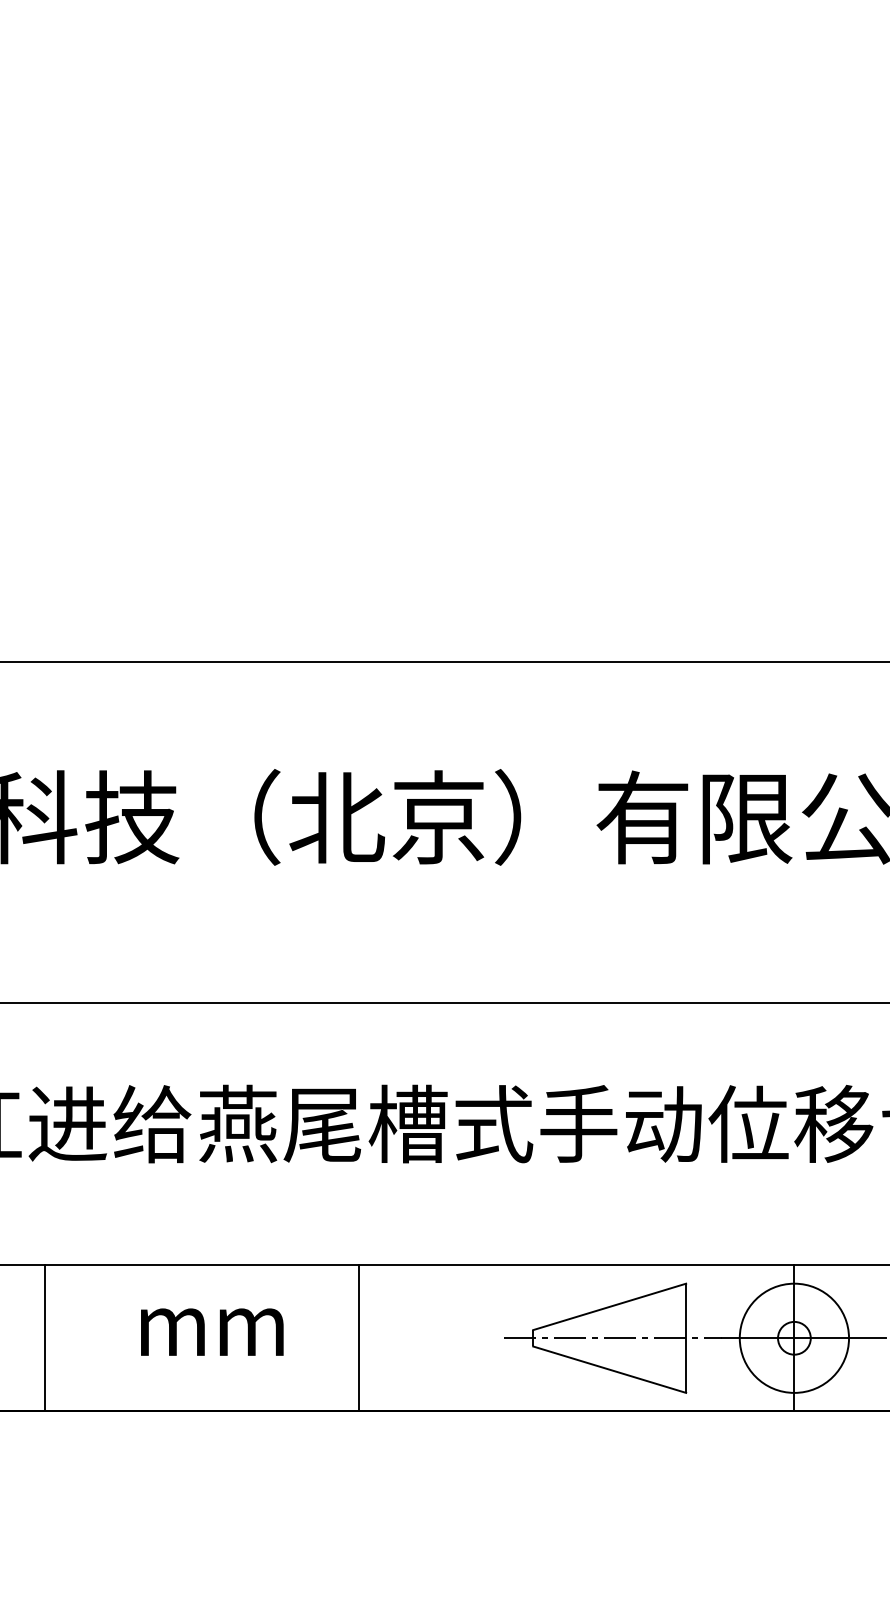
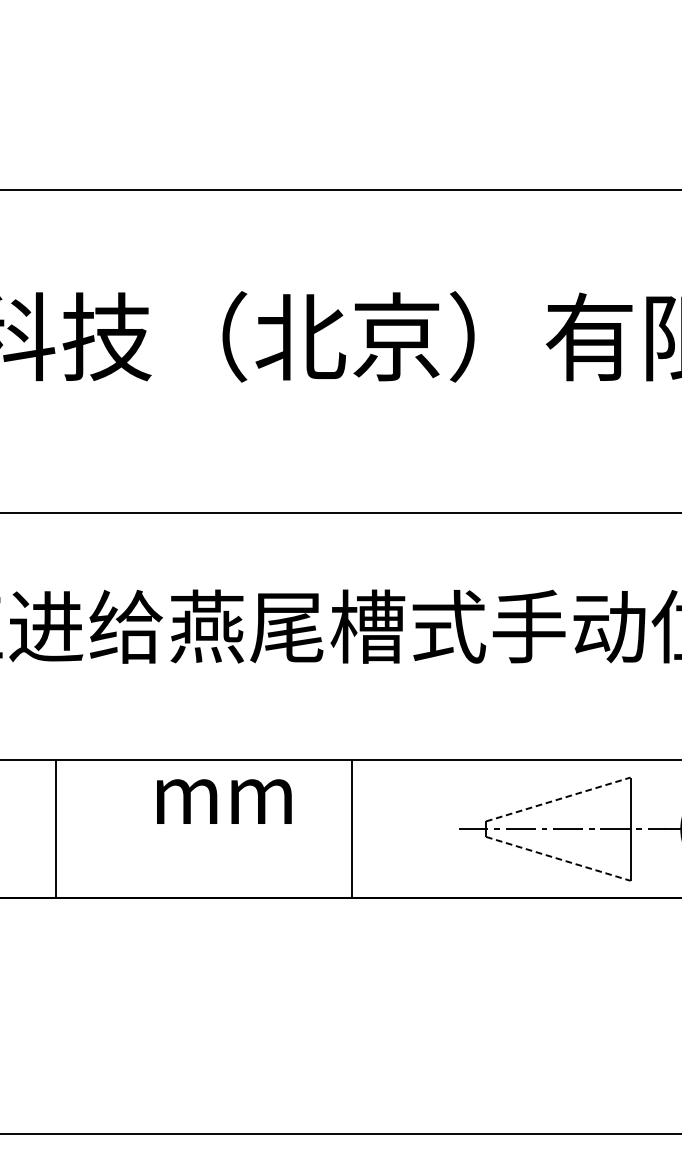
line: (609, 1306) -> (558, 799), solid -> dashed
text: (212, 1331) -> (224, 801), moved
line: (44, 1338) -> (55, 829), moved
line: (358, 1338) -> (352, 829), moved
line: (609, 1369) -> (558, 858), solid -> dashed

